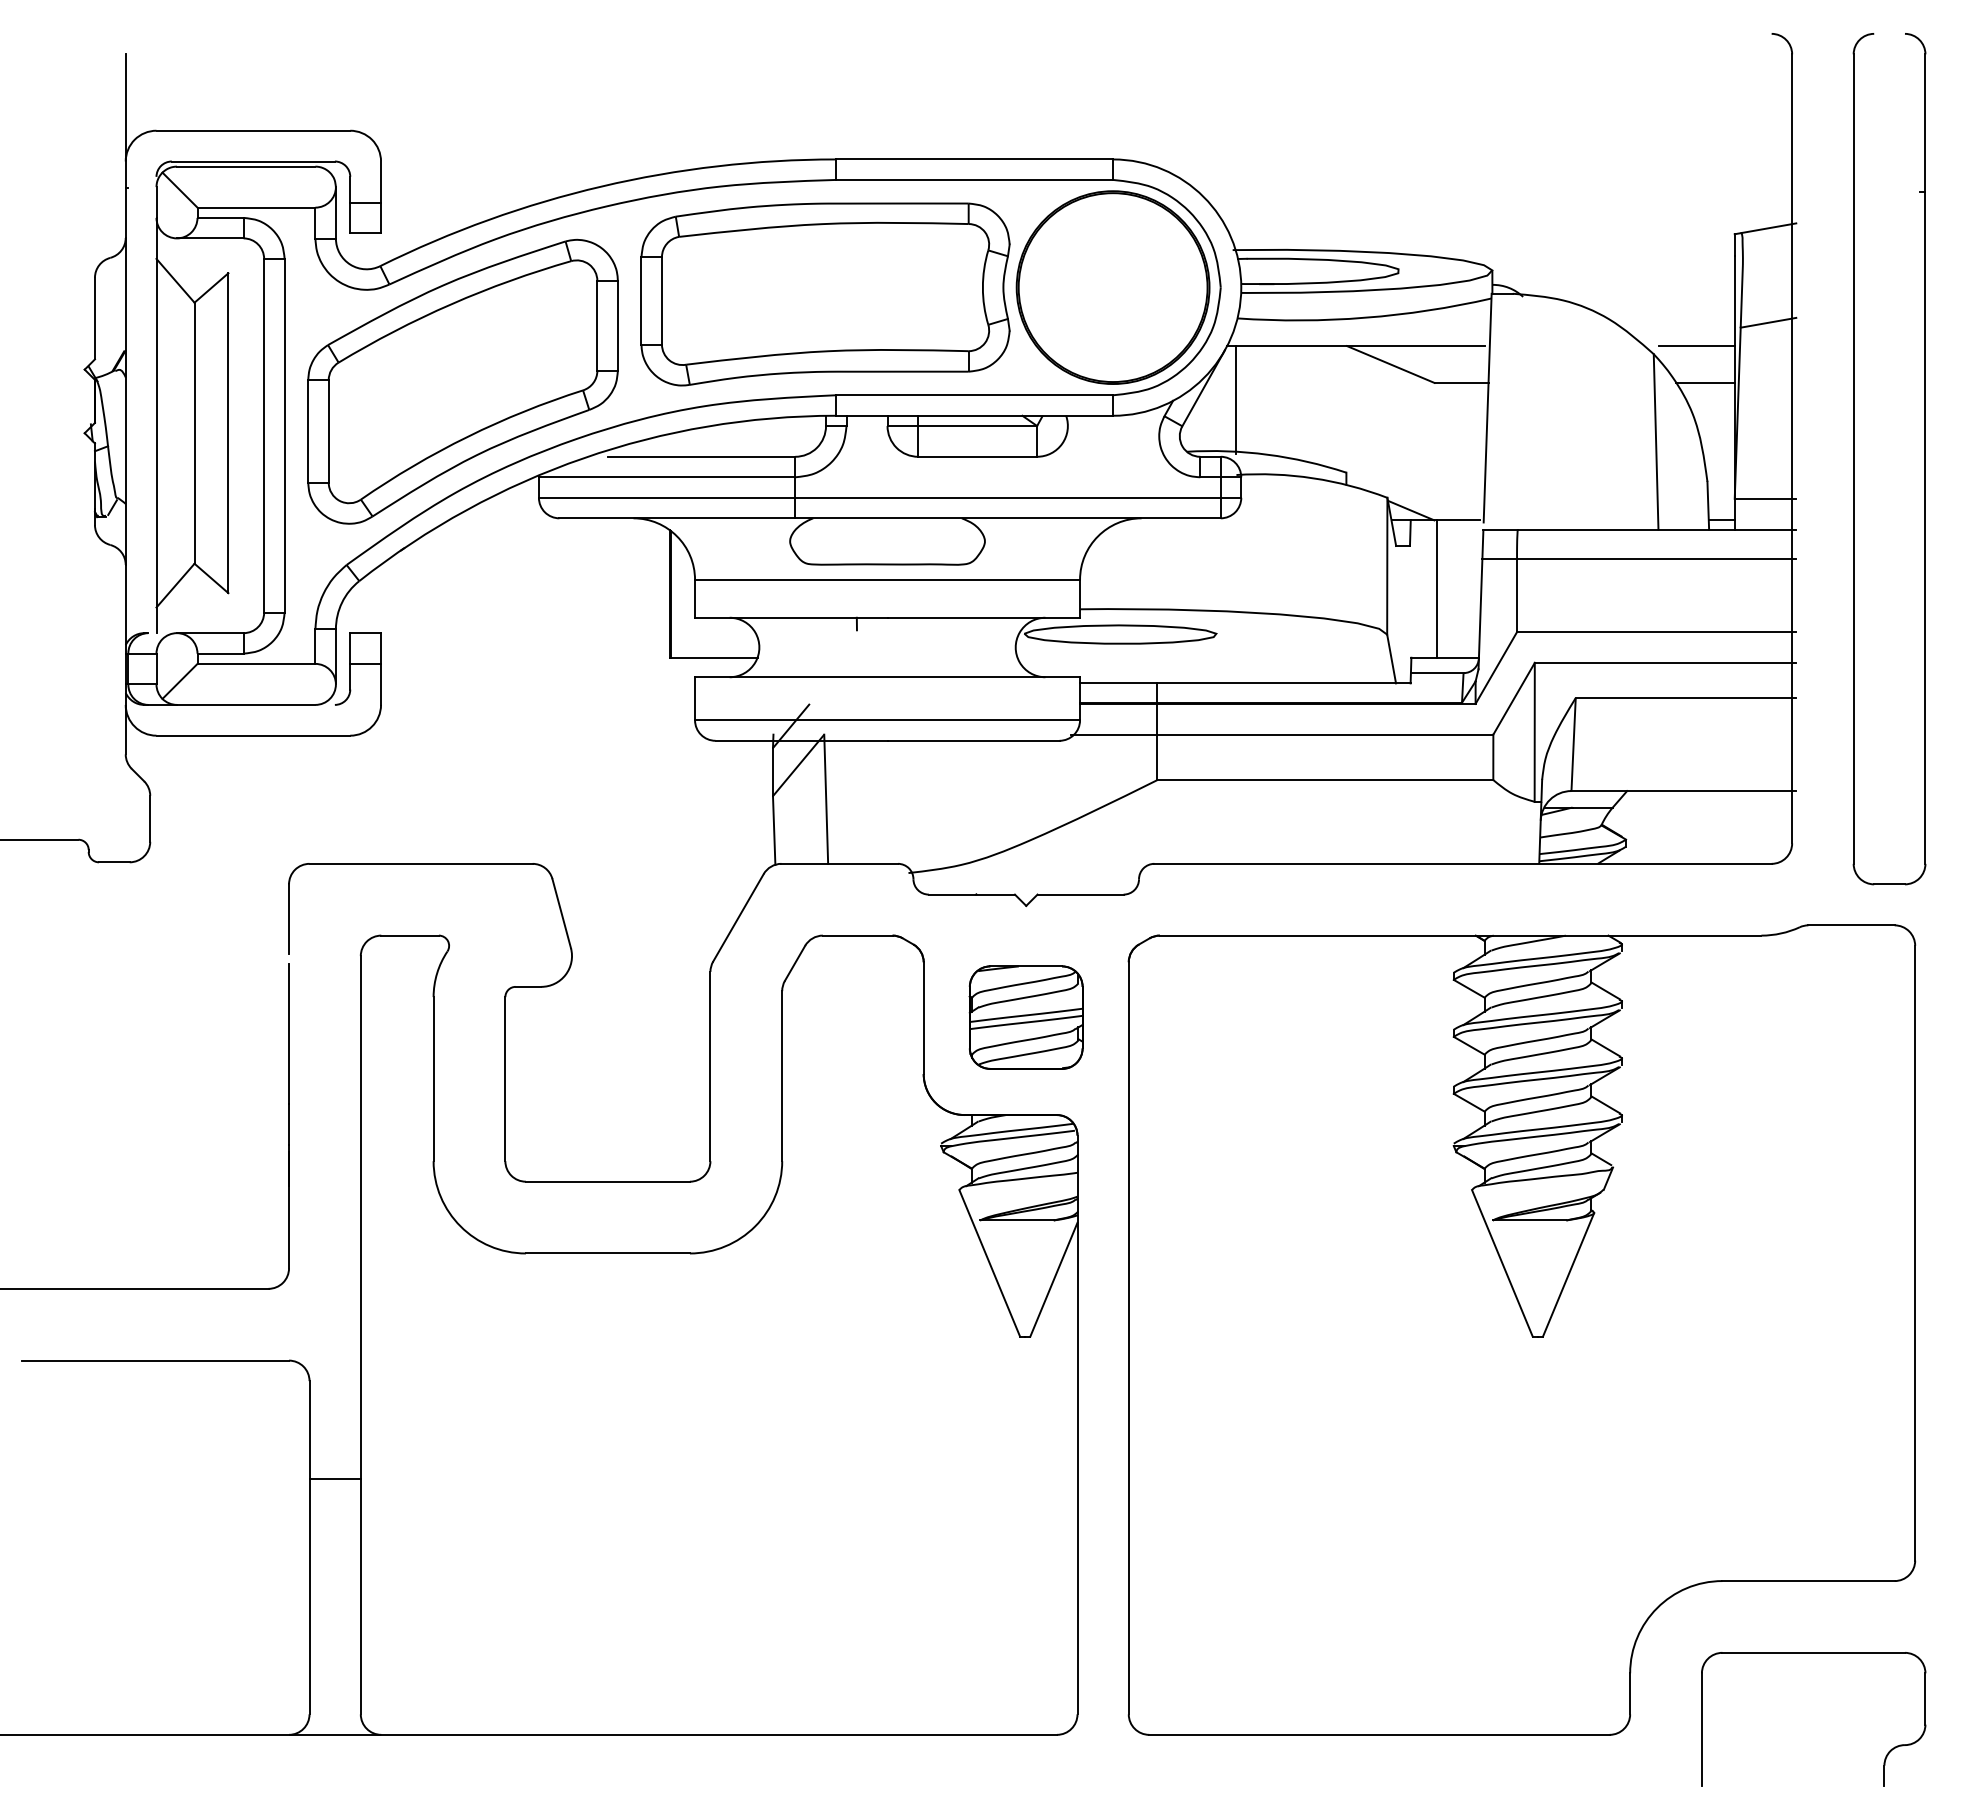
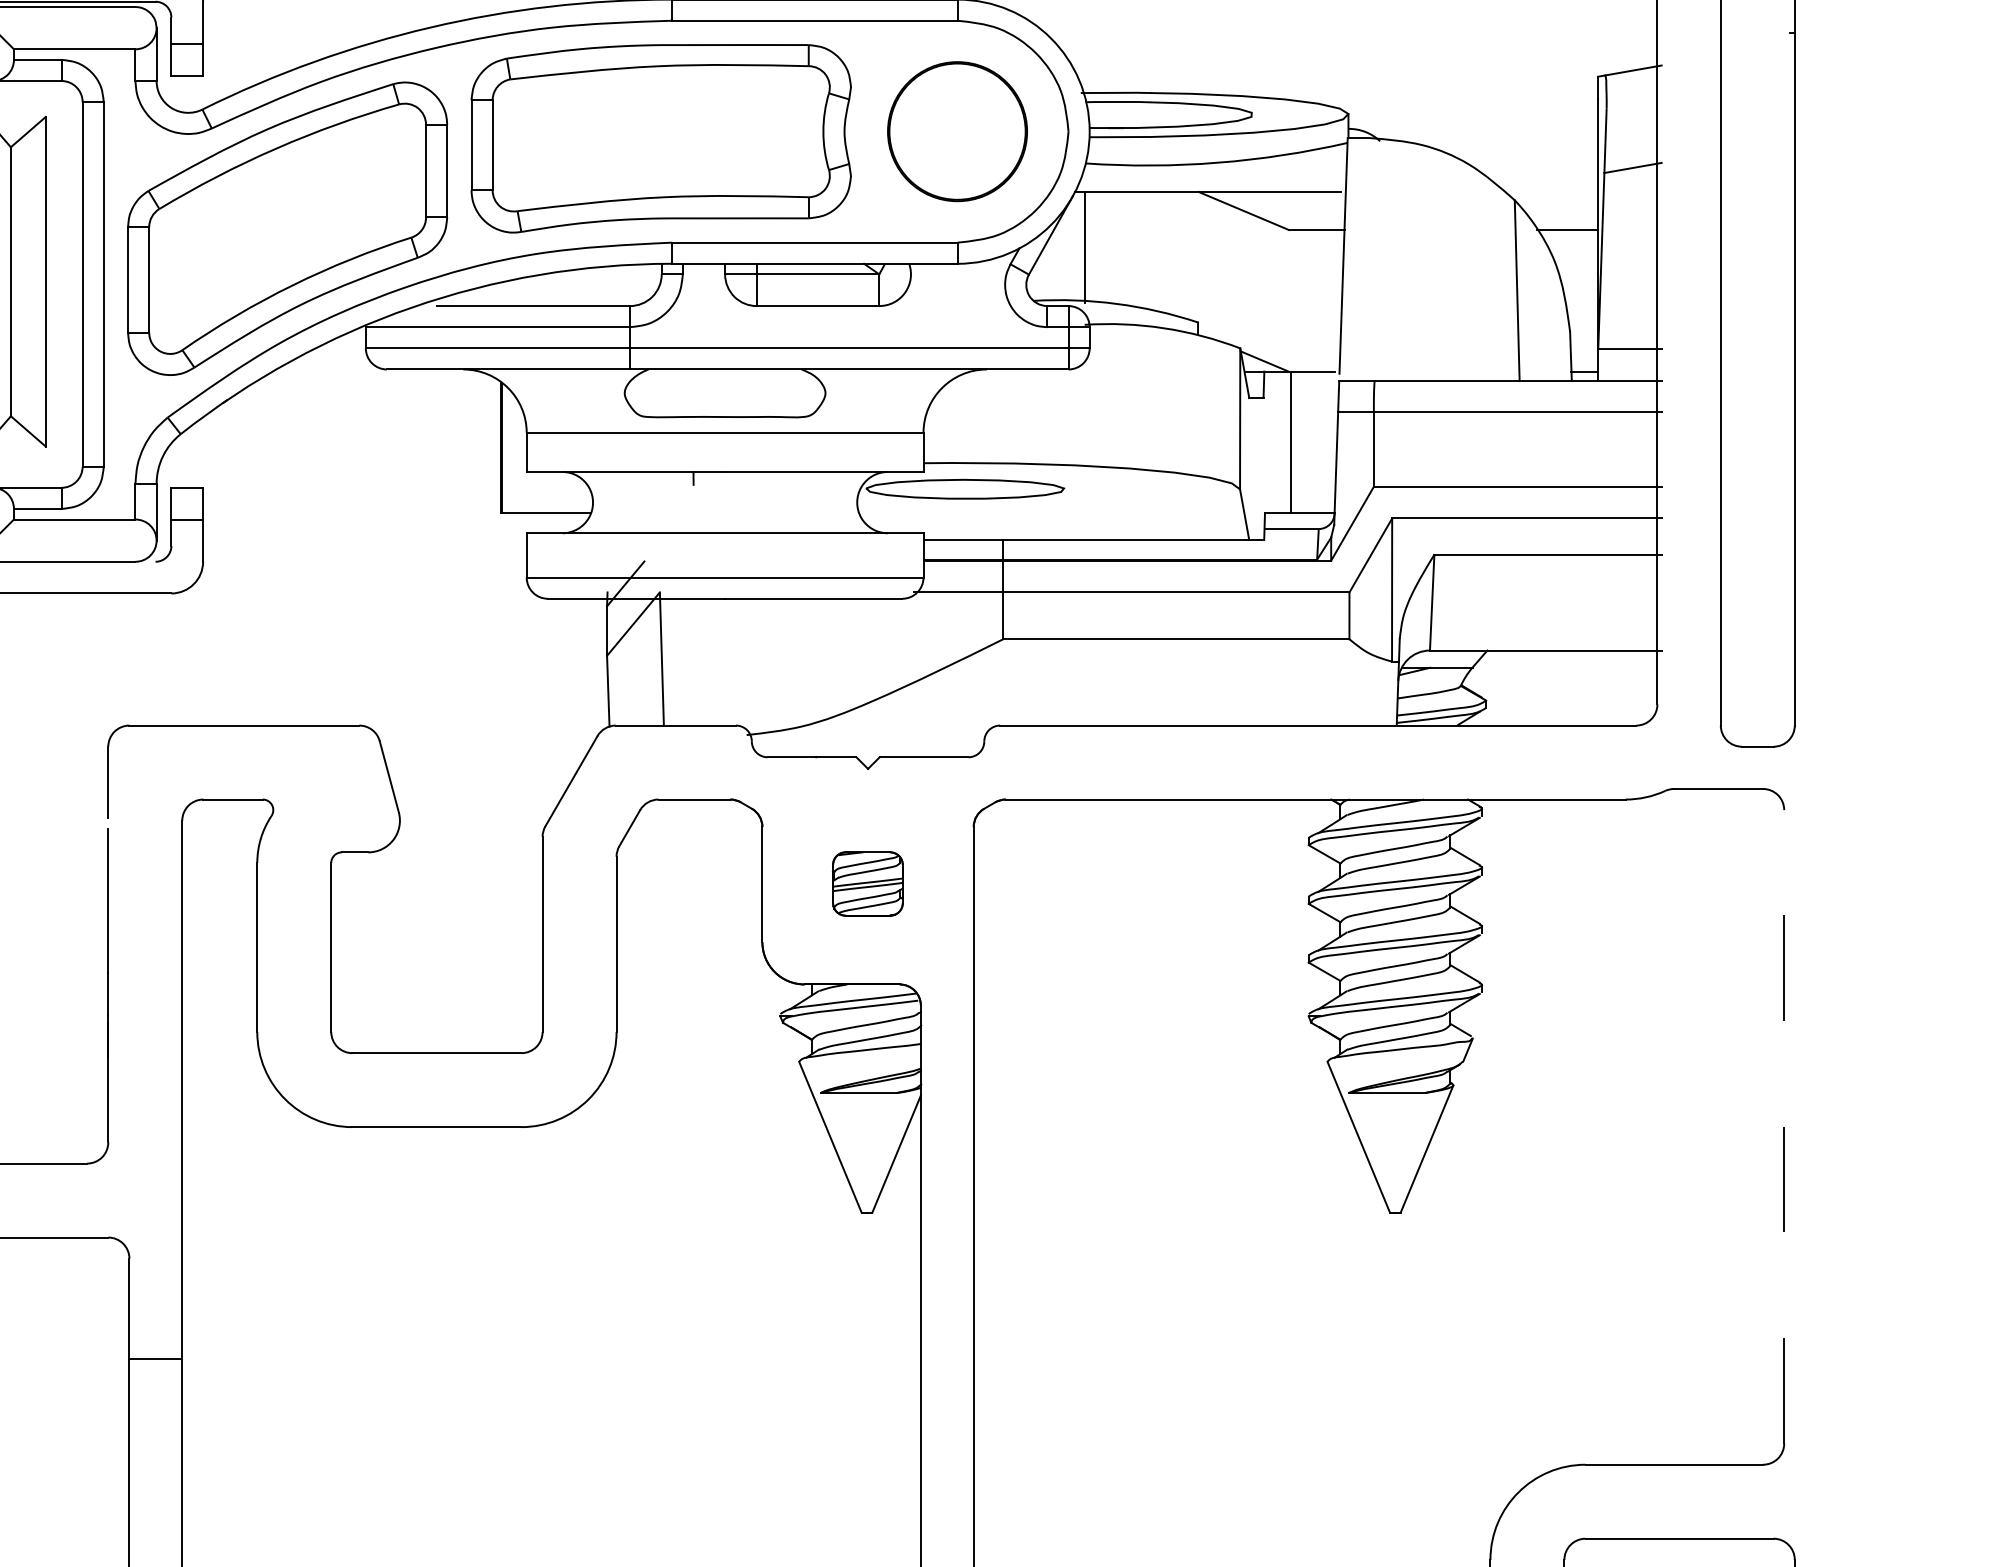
part: (1112, 287) -> (956, 131), size x0.7
line: (1696, 346) -> (1558, 192), removed
part: (1025, 1017) -> (867, 883), size x0.6
line: (1915, 1252) -> (1784, 1126), solid -> dashed

